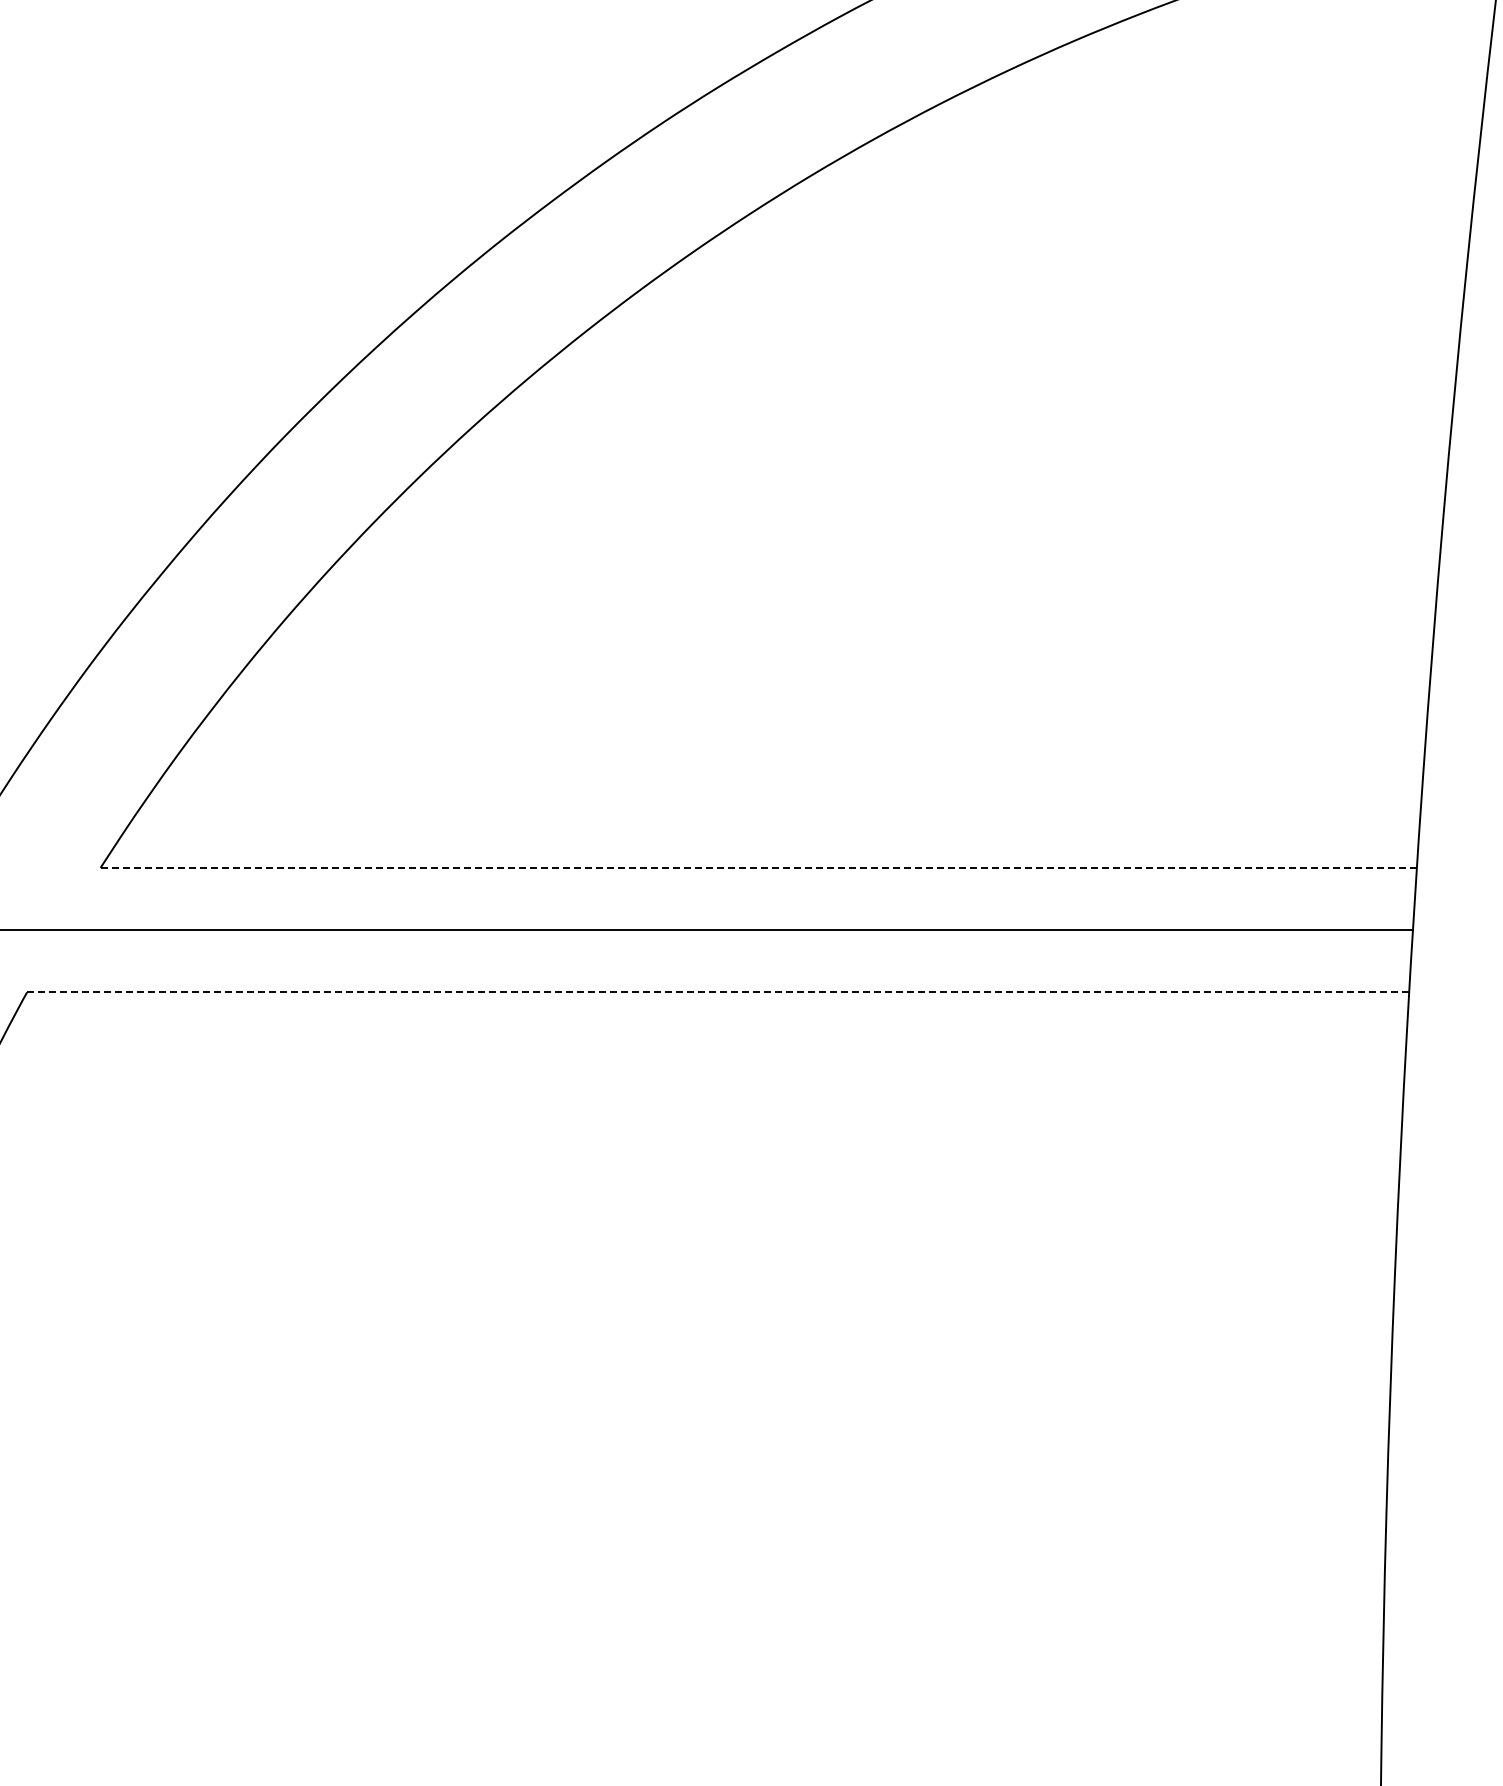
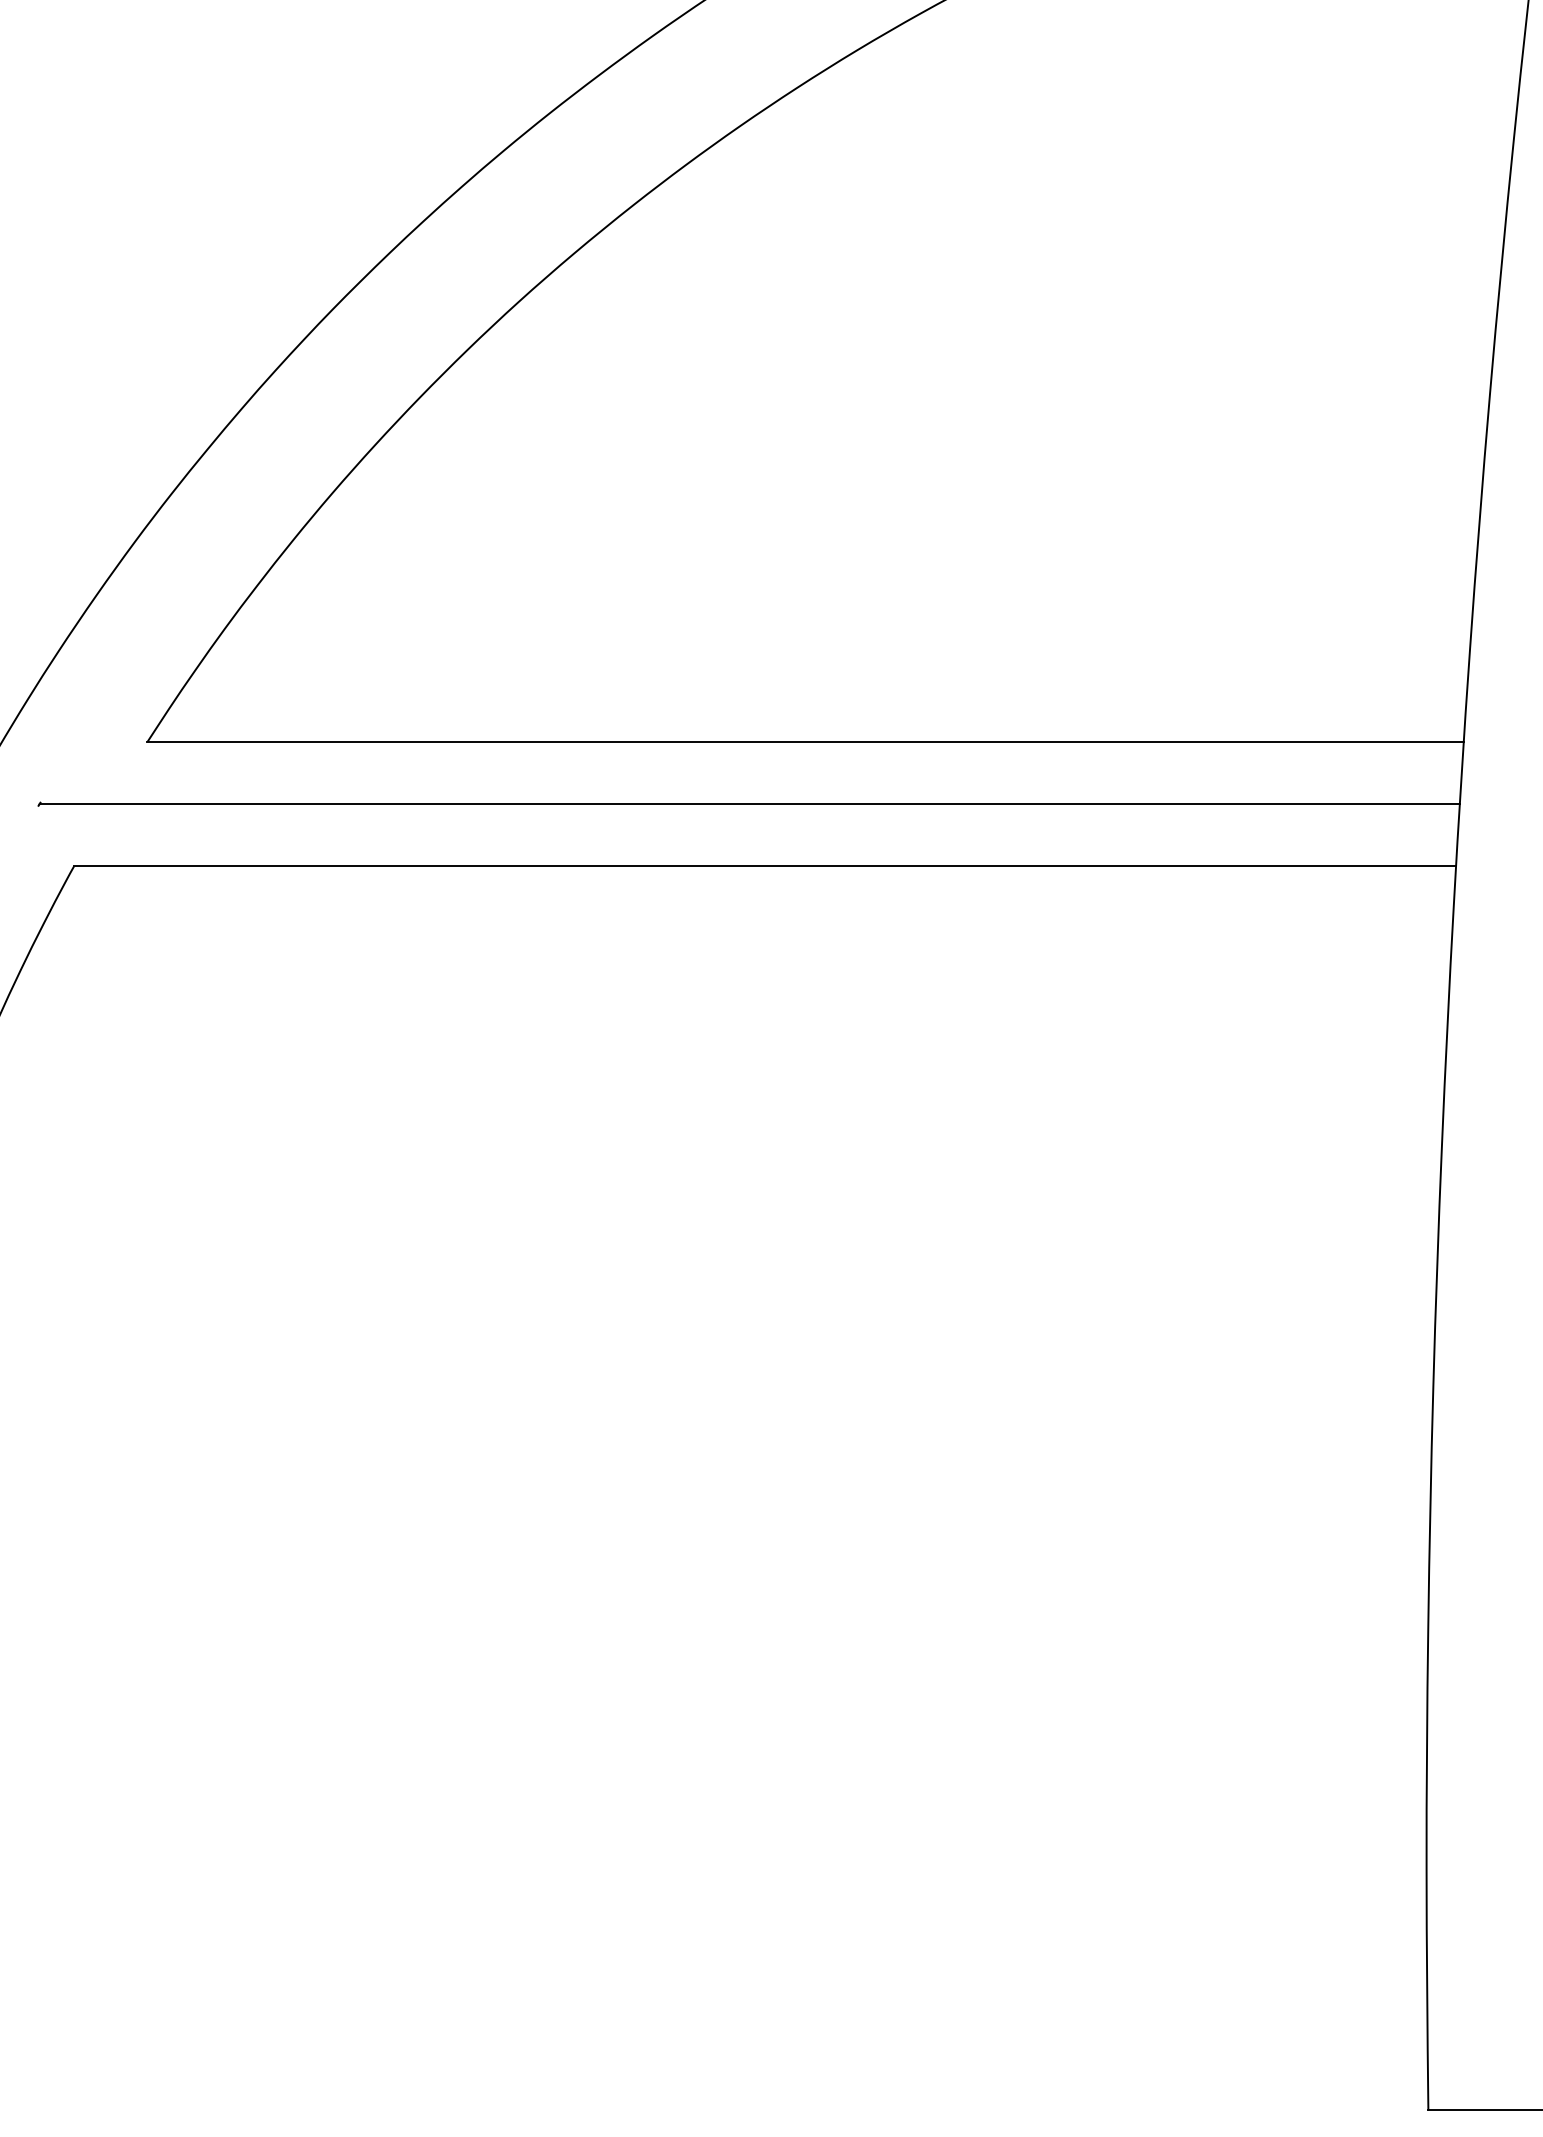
line: (758, 868) -> (805, 742), dashed -> solid
line: (718, 992) -> (765, 866), dashed -> solid

